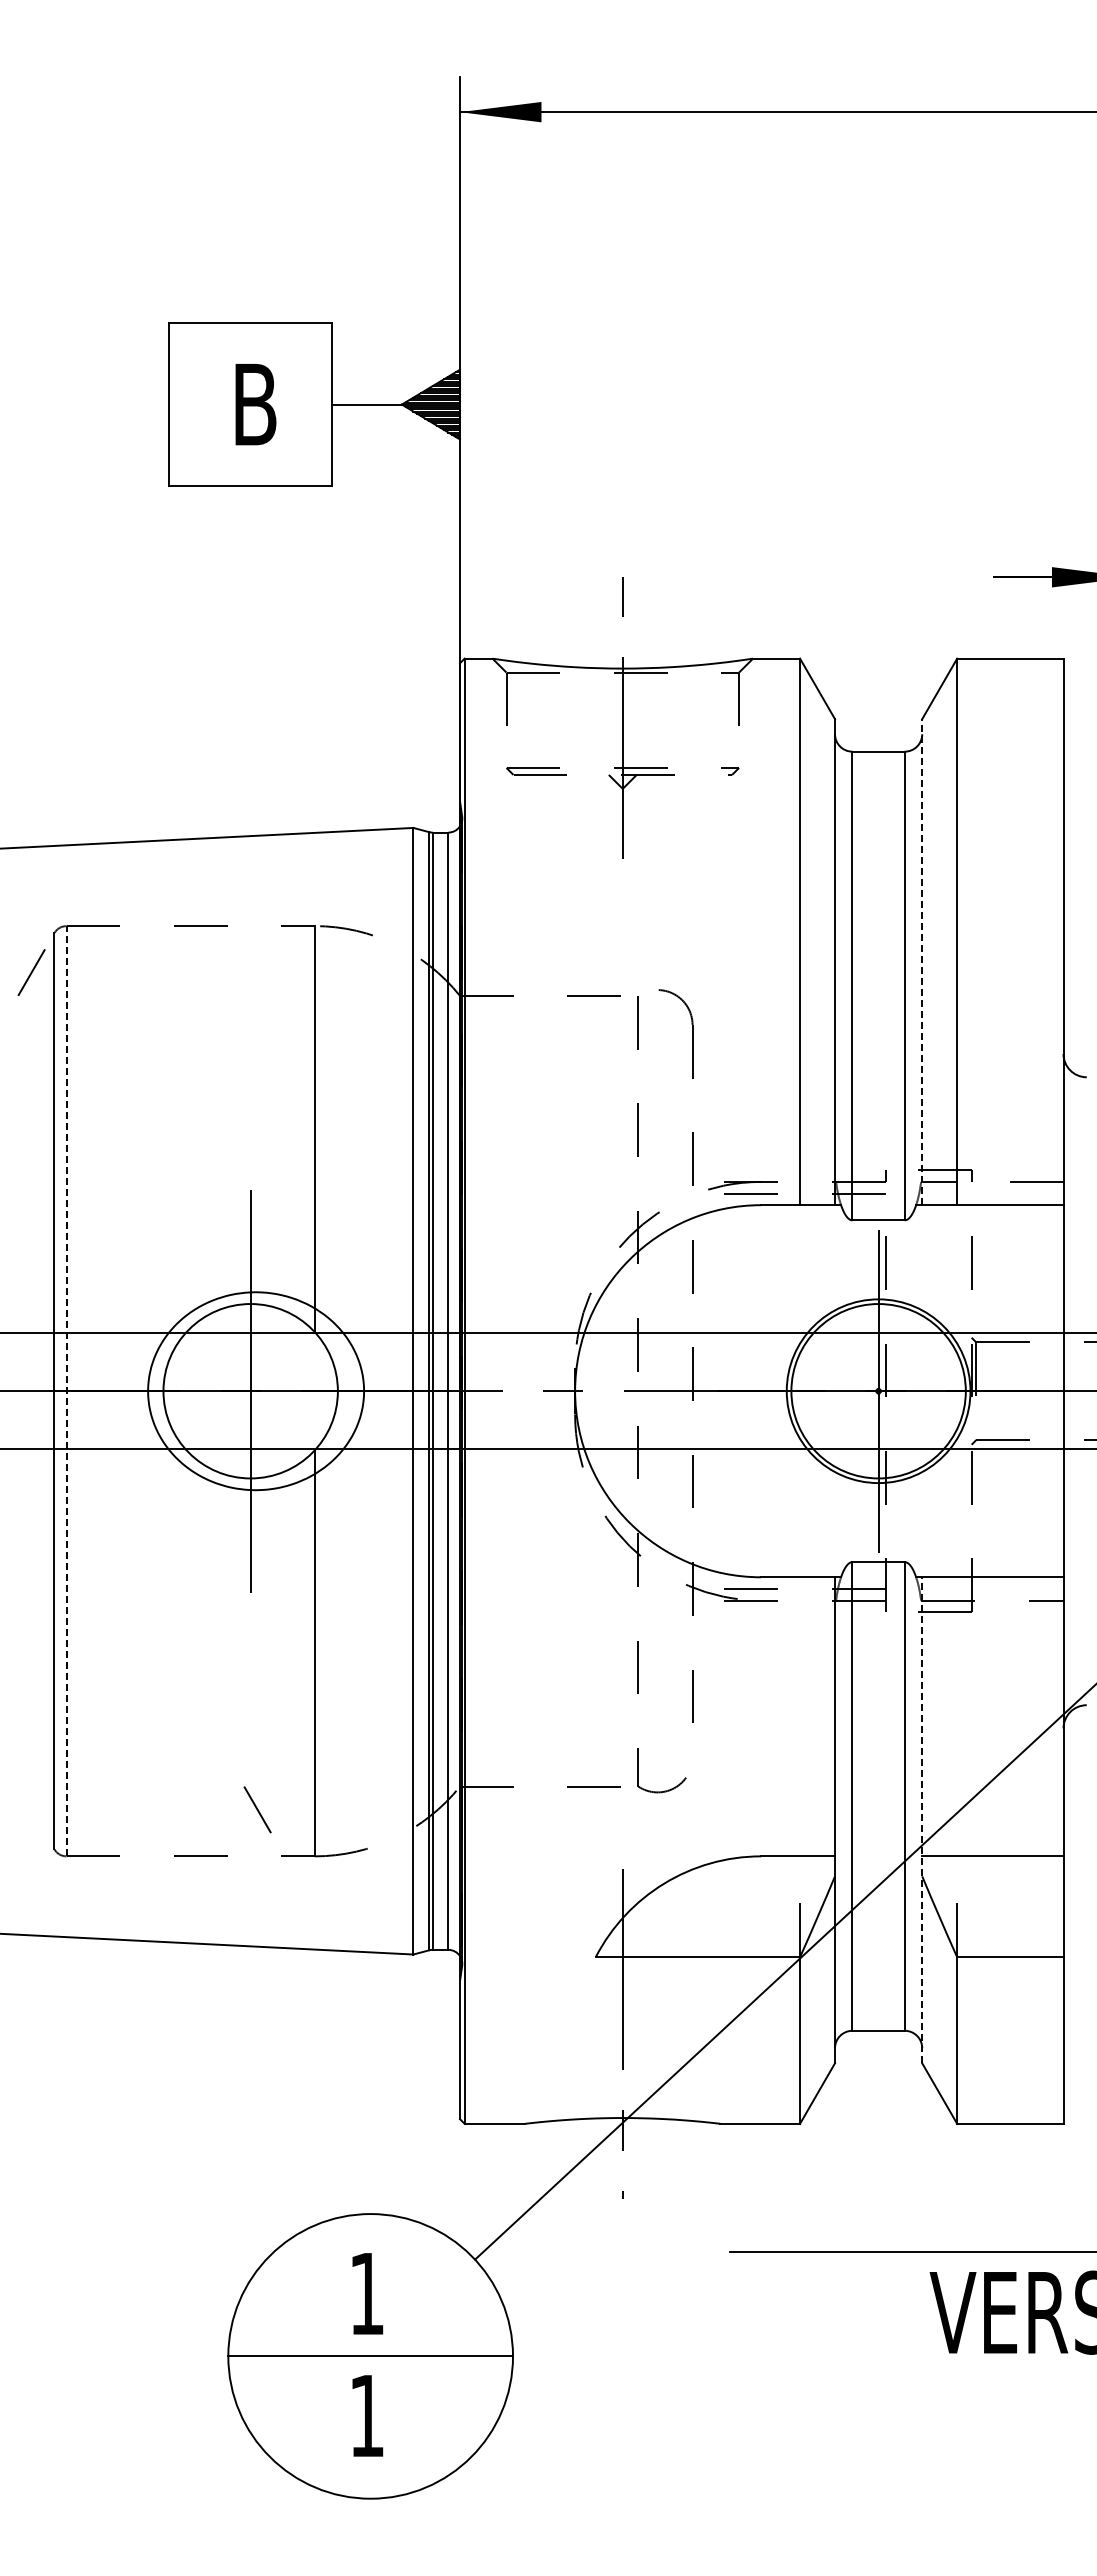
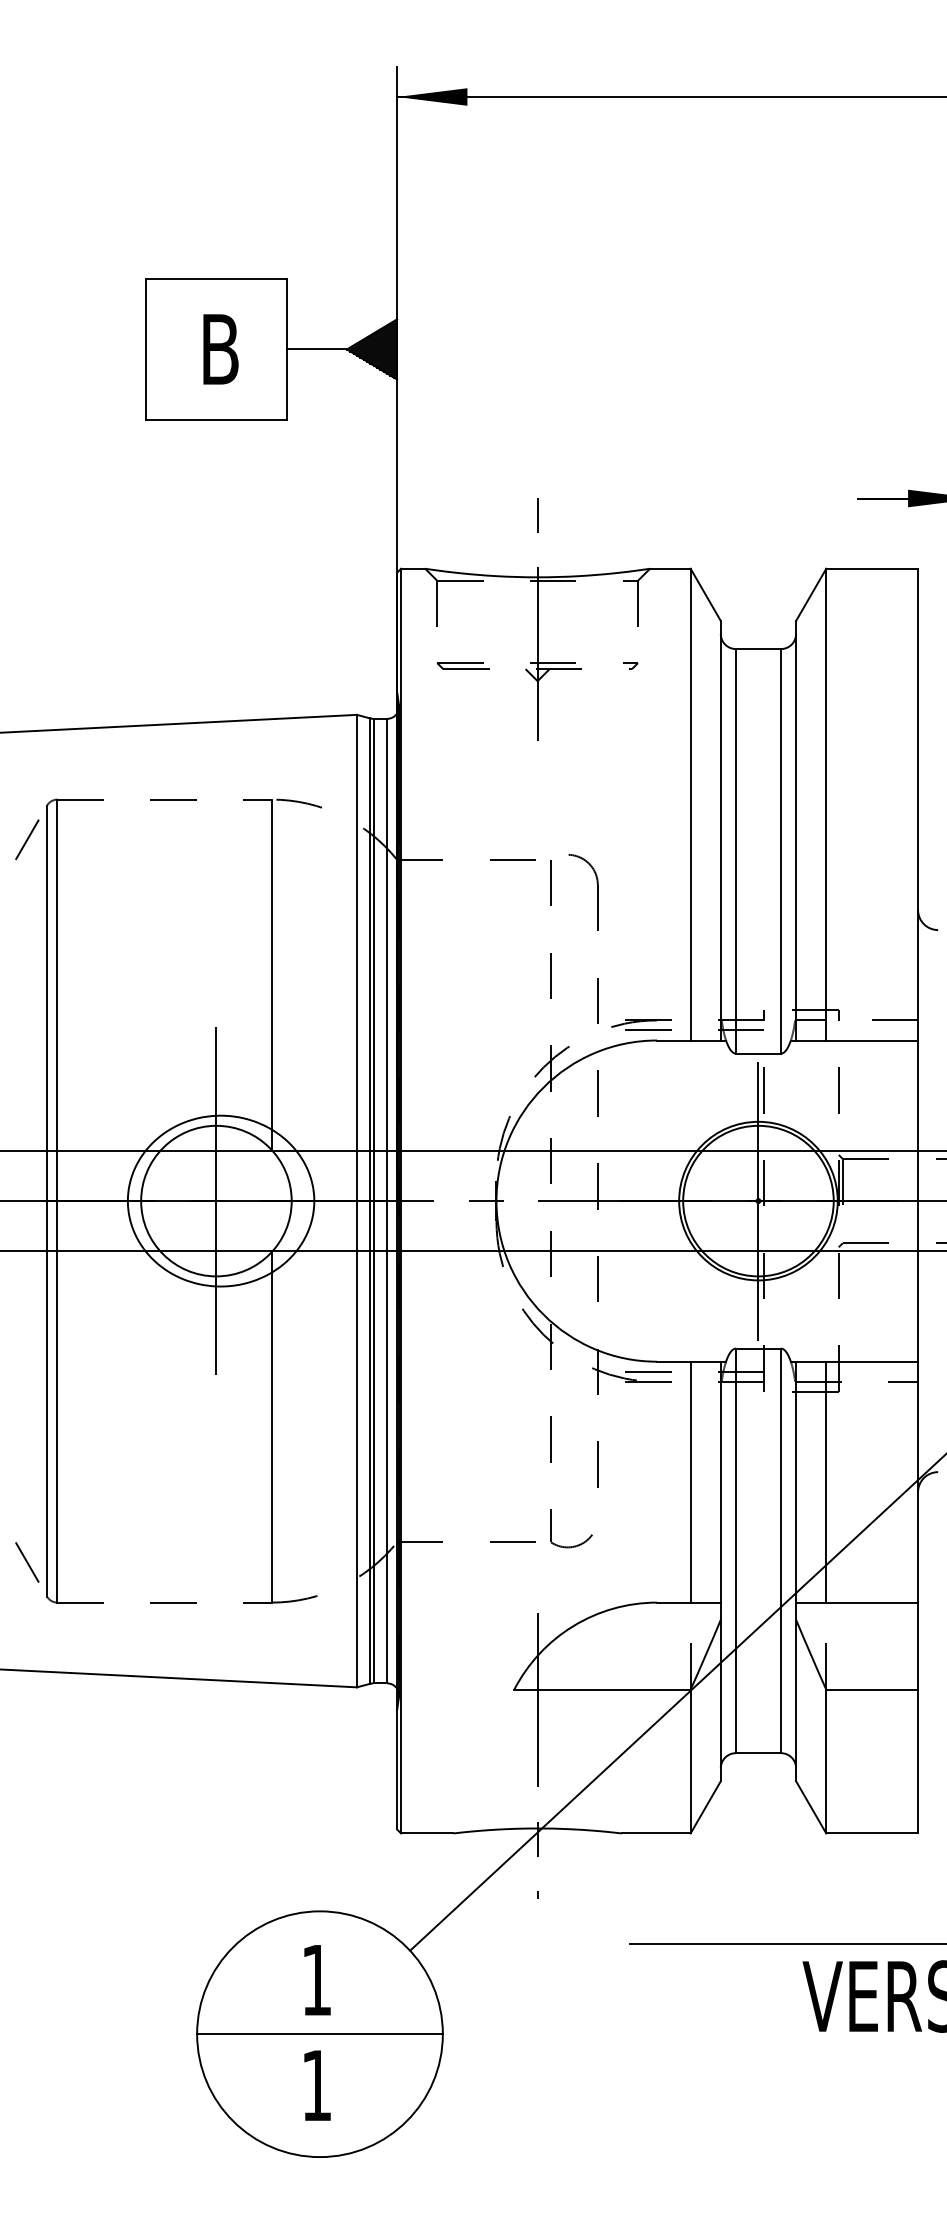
line: (922, 961) -> (796, 830), dashed -> solid
line: (66, 1390) -> (57, 1200), dashed -> solid
line: (800, 1716) -> (691, 1481), added
line: (957, 1716) -> (826, 1481), added
line: (257, 1809) -> (27, 1562), moved
line: (922, 1819) -> (796, 1570), dashed -> solid

